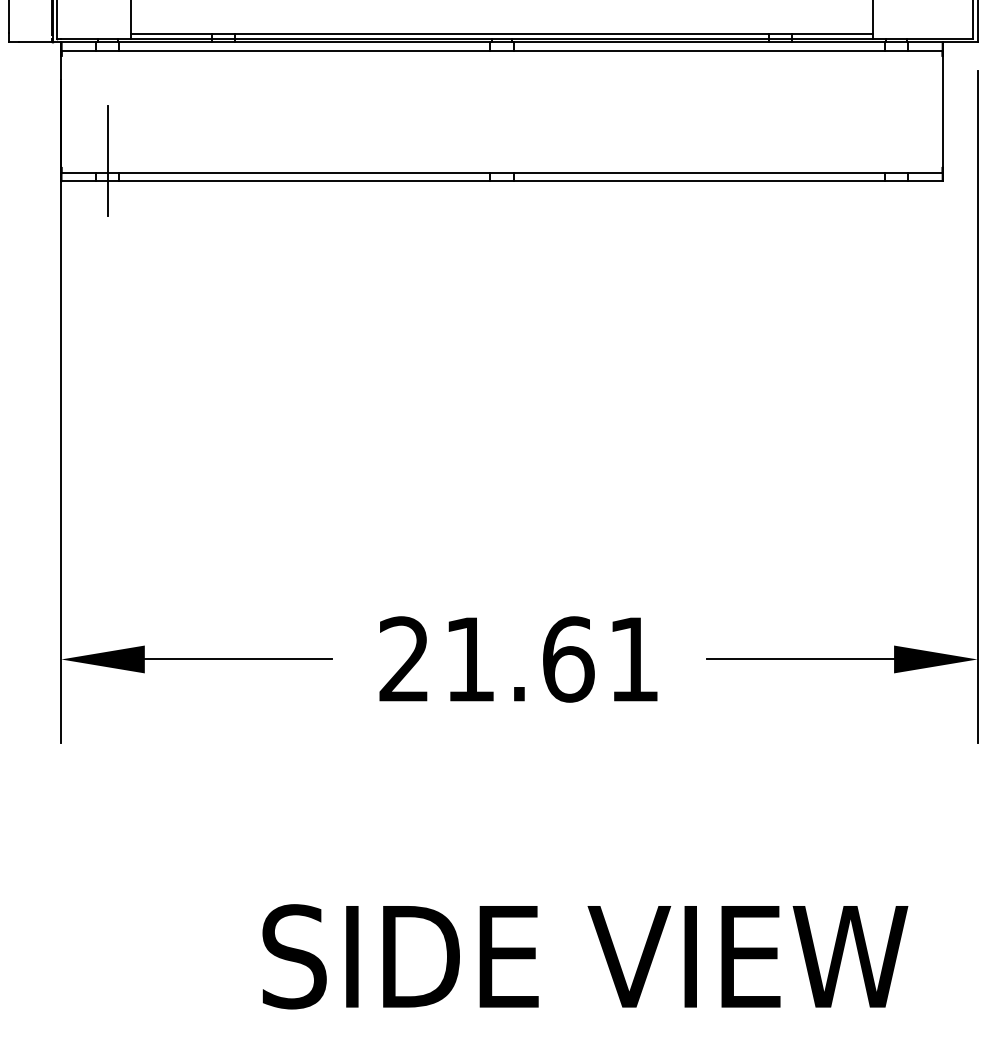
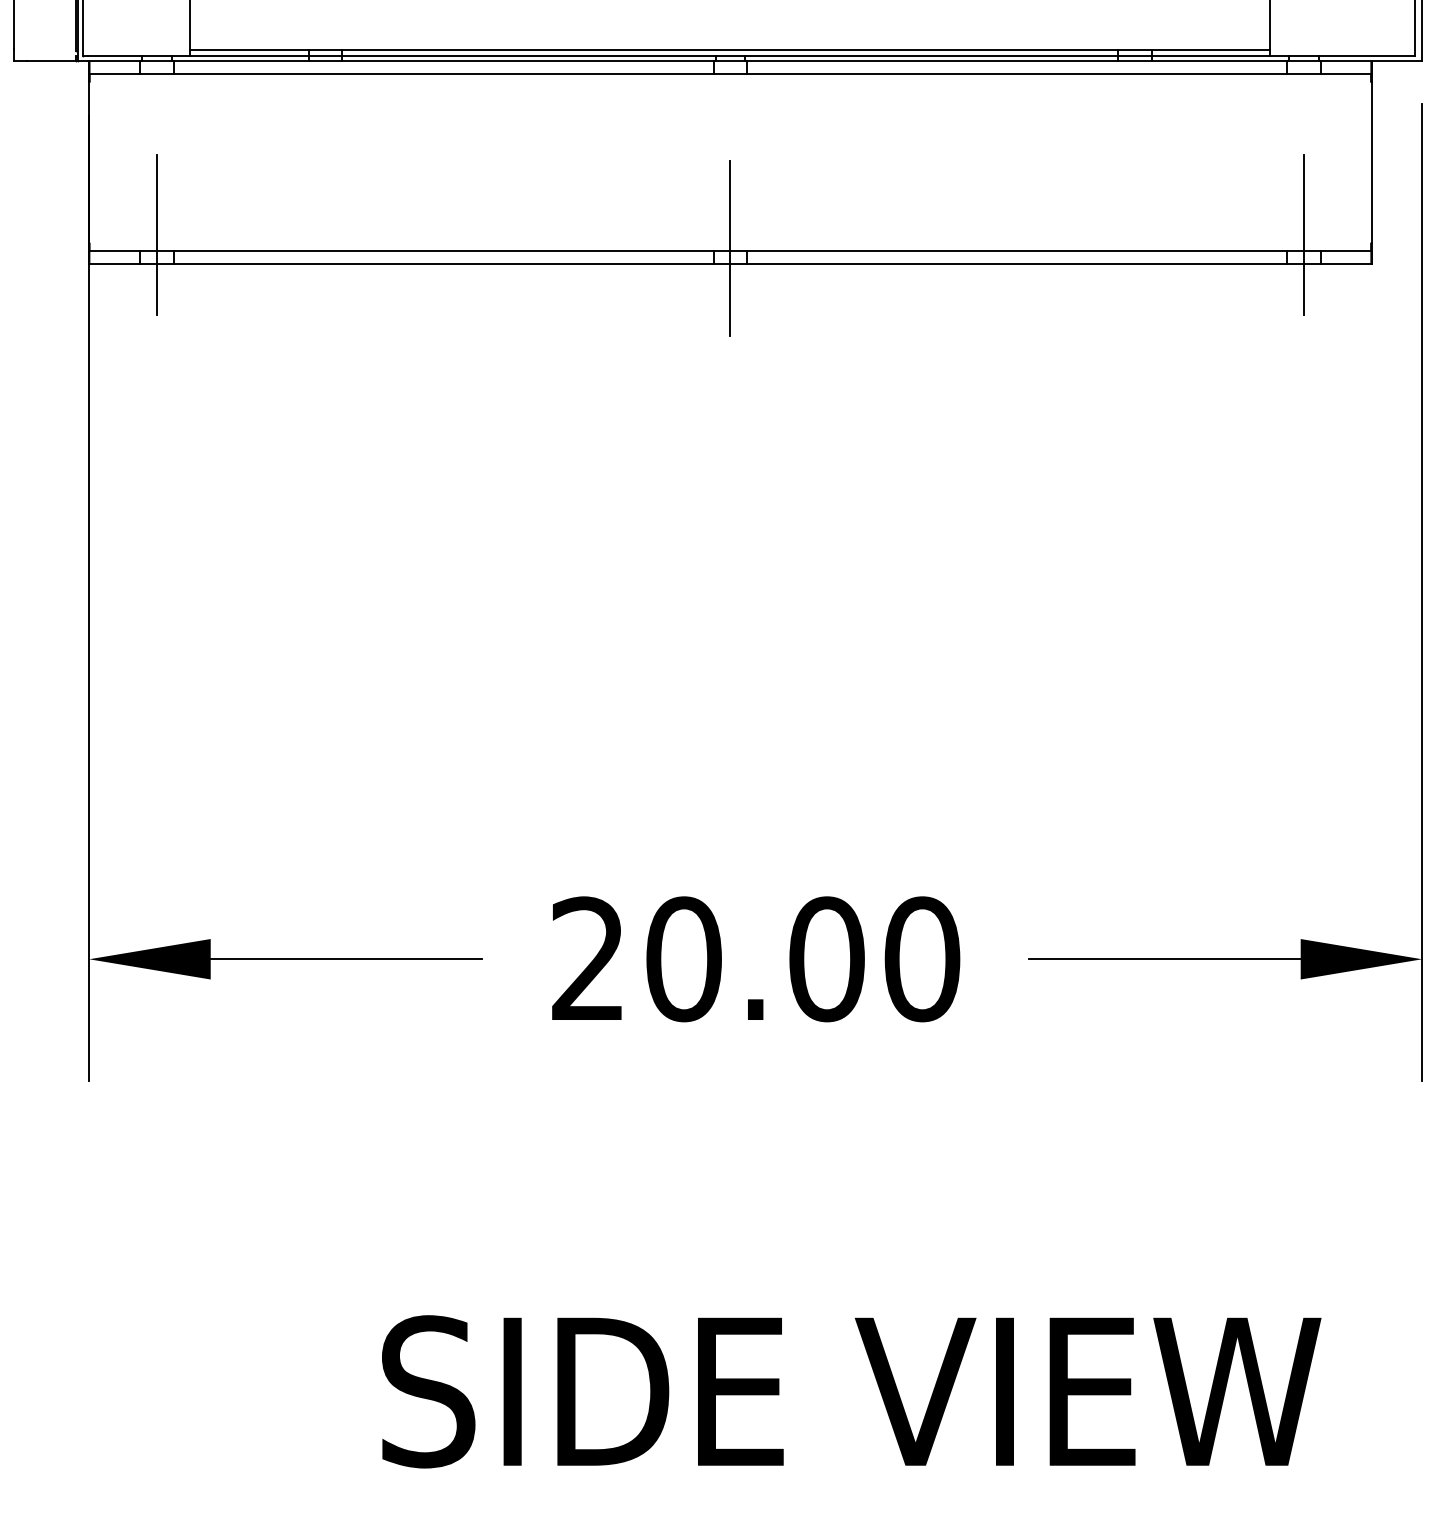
line: (896, 161) -> (1304, 234), added
line: (502, 170) -> (731, 247), added
text: (551, 659) -> (802, 959), 21.61 -> 20.00

